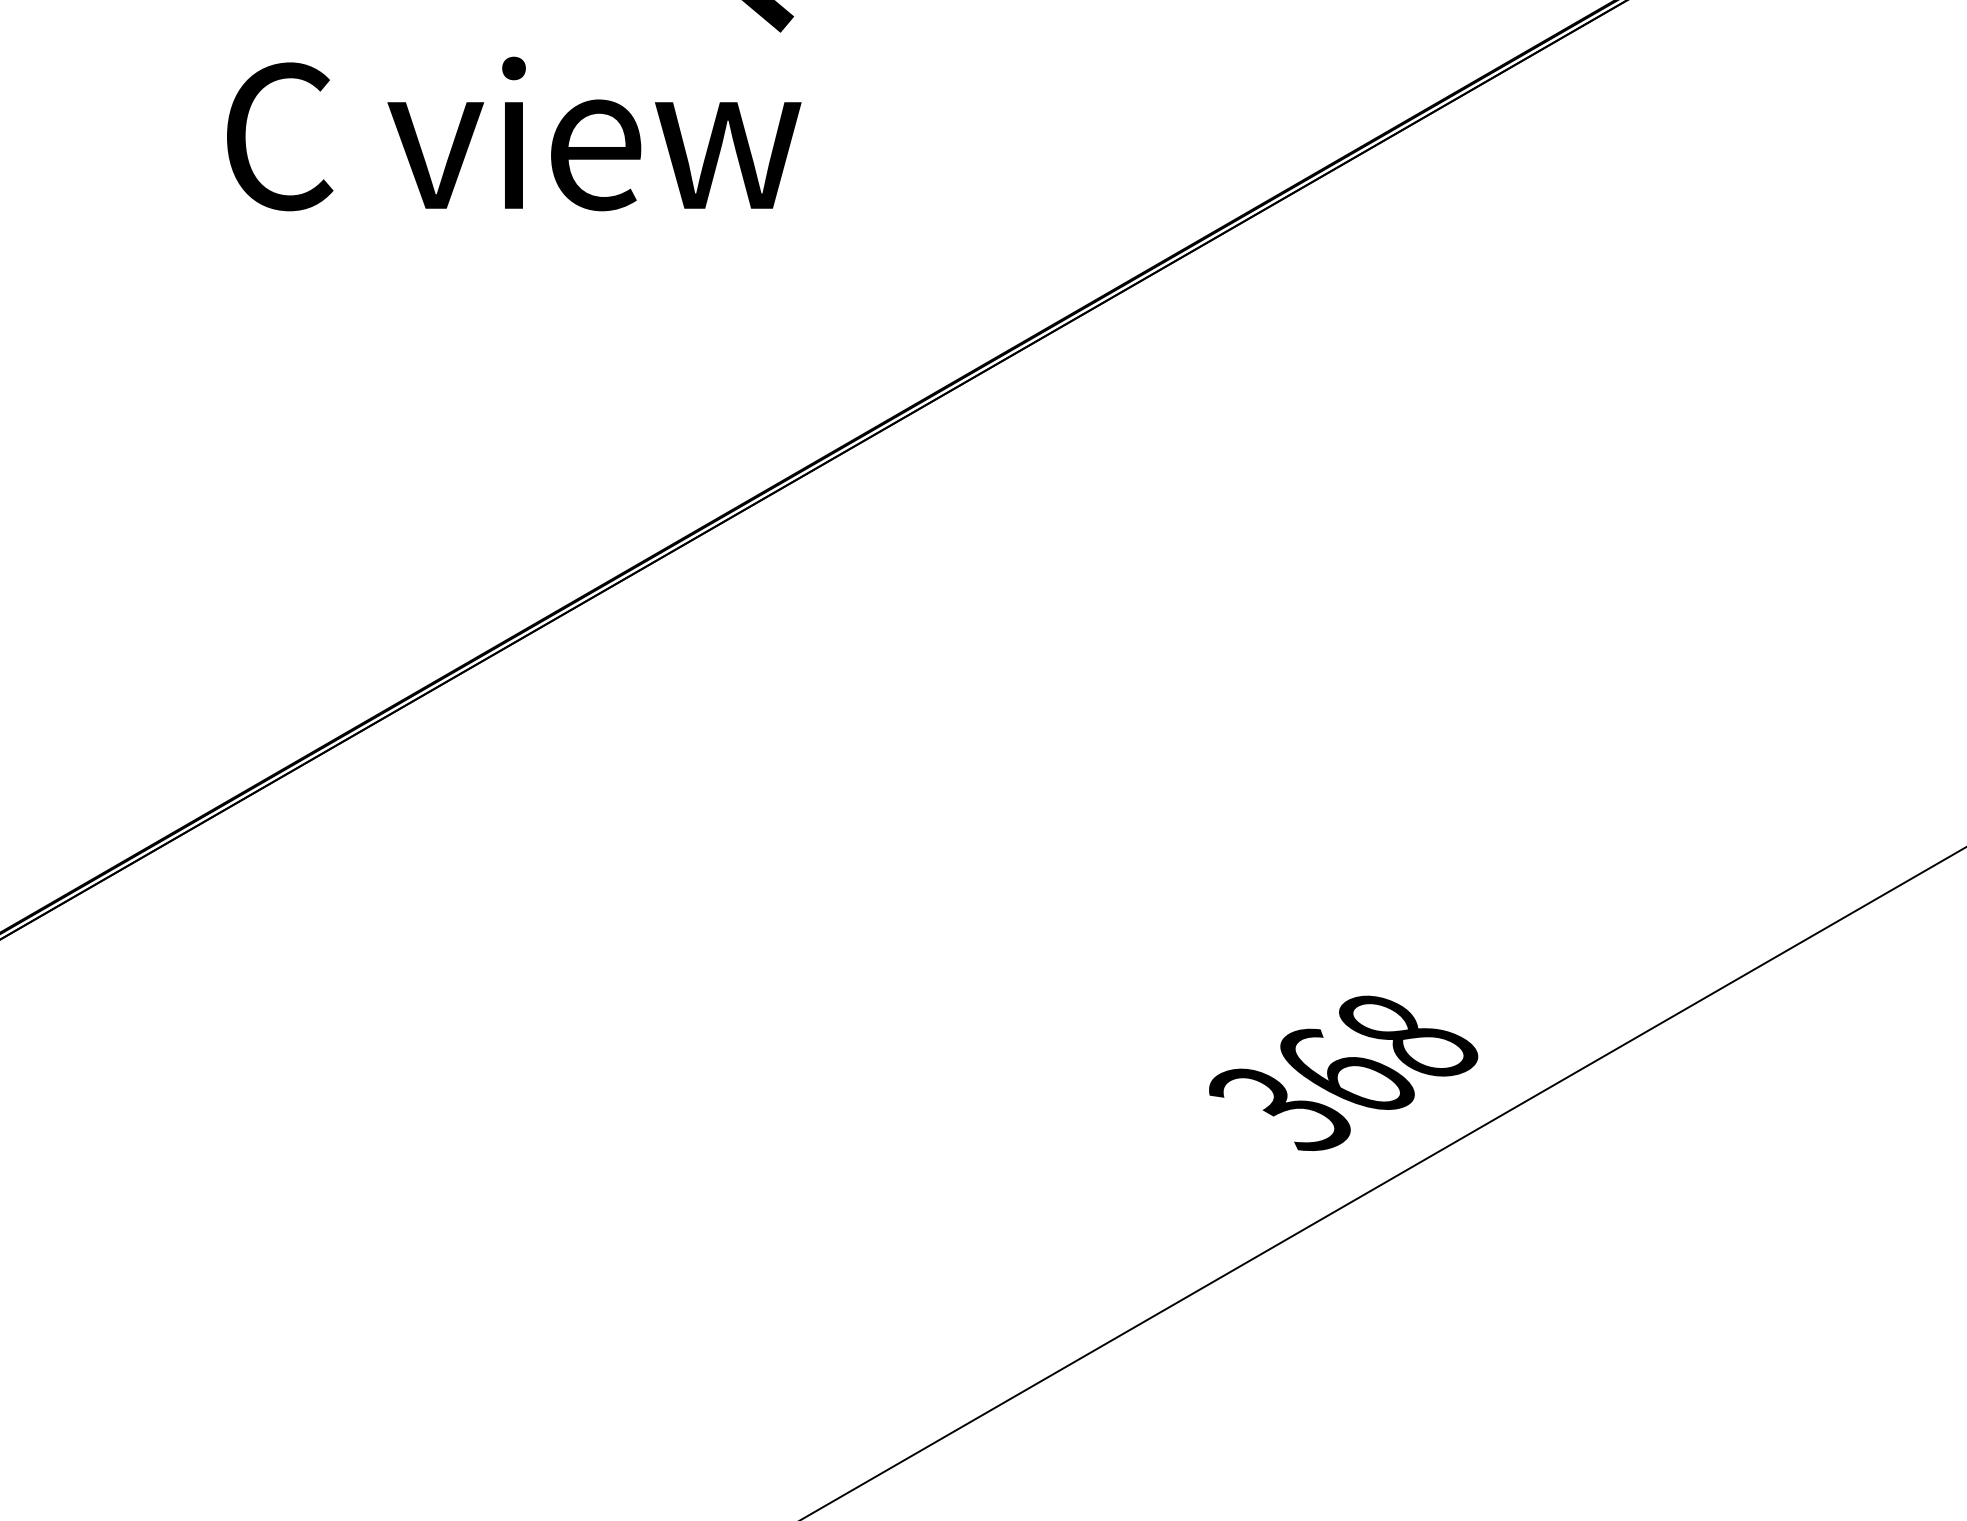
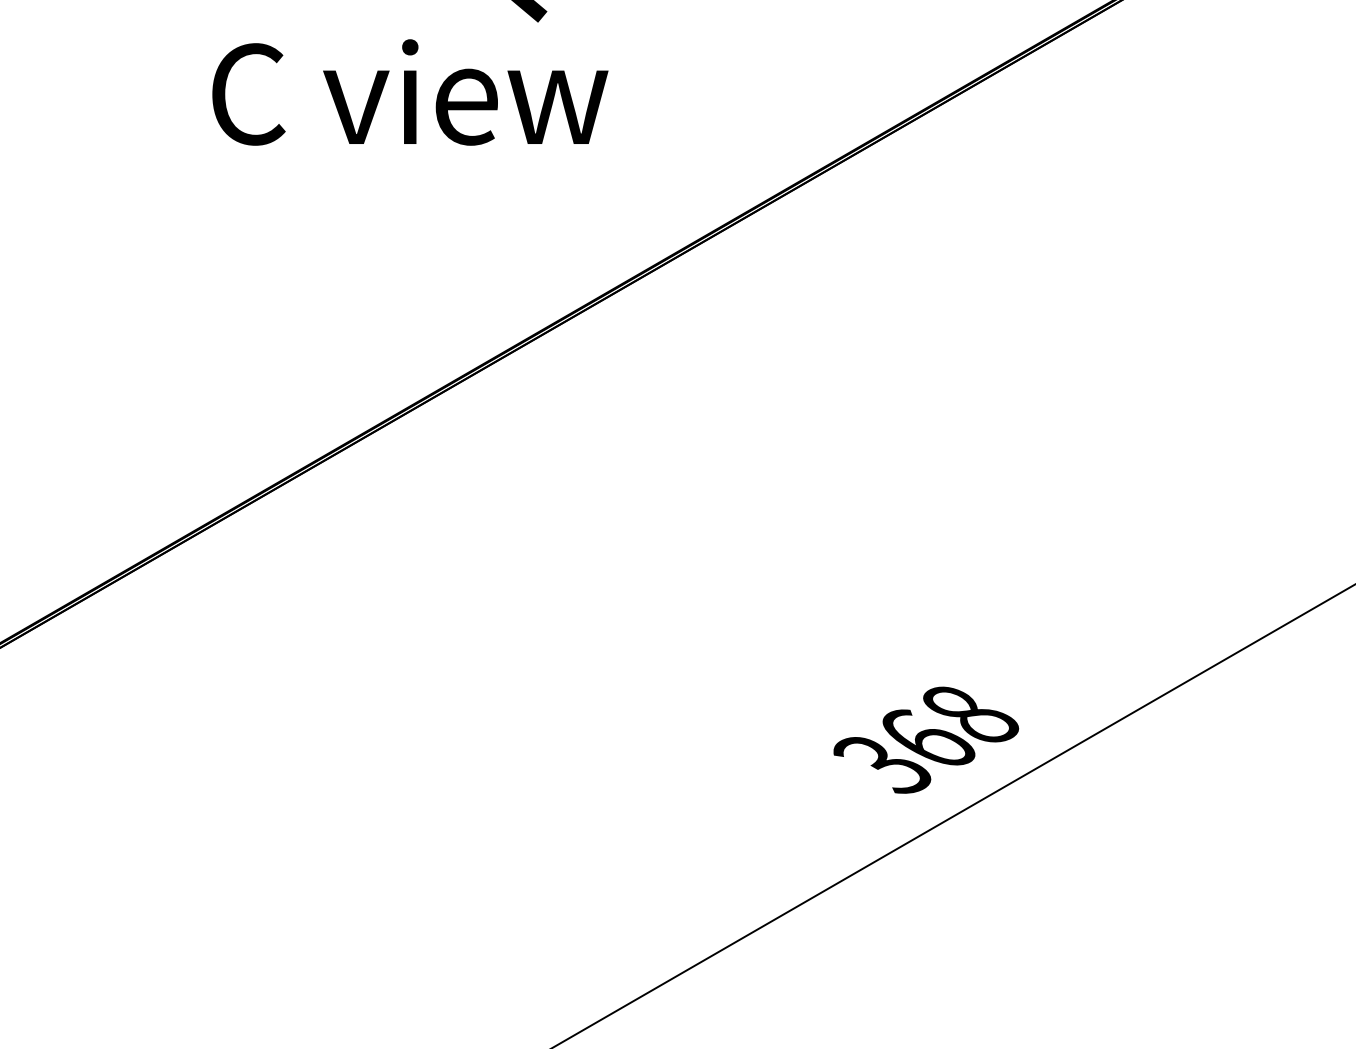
text: (514, 133) -> (410, 92), moved

